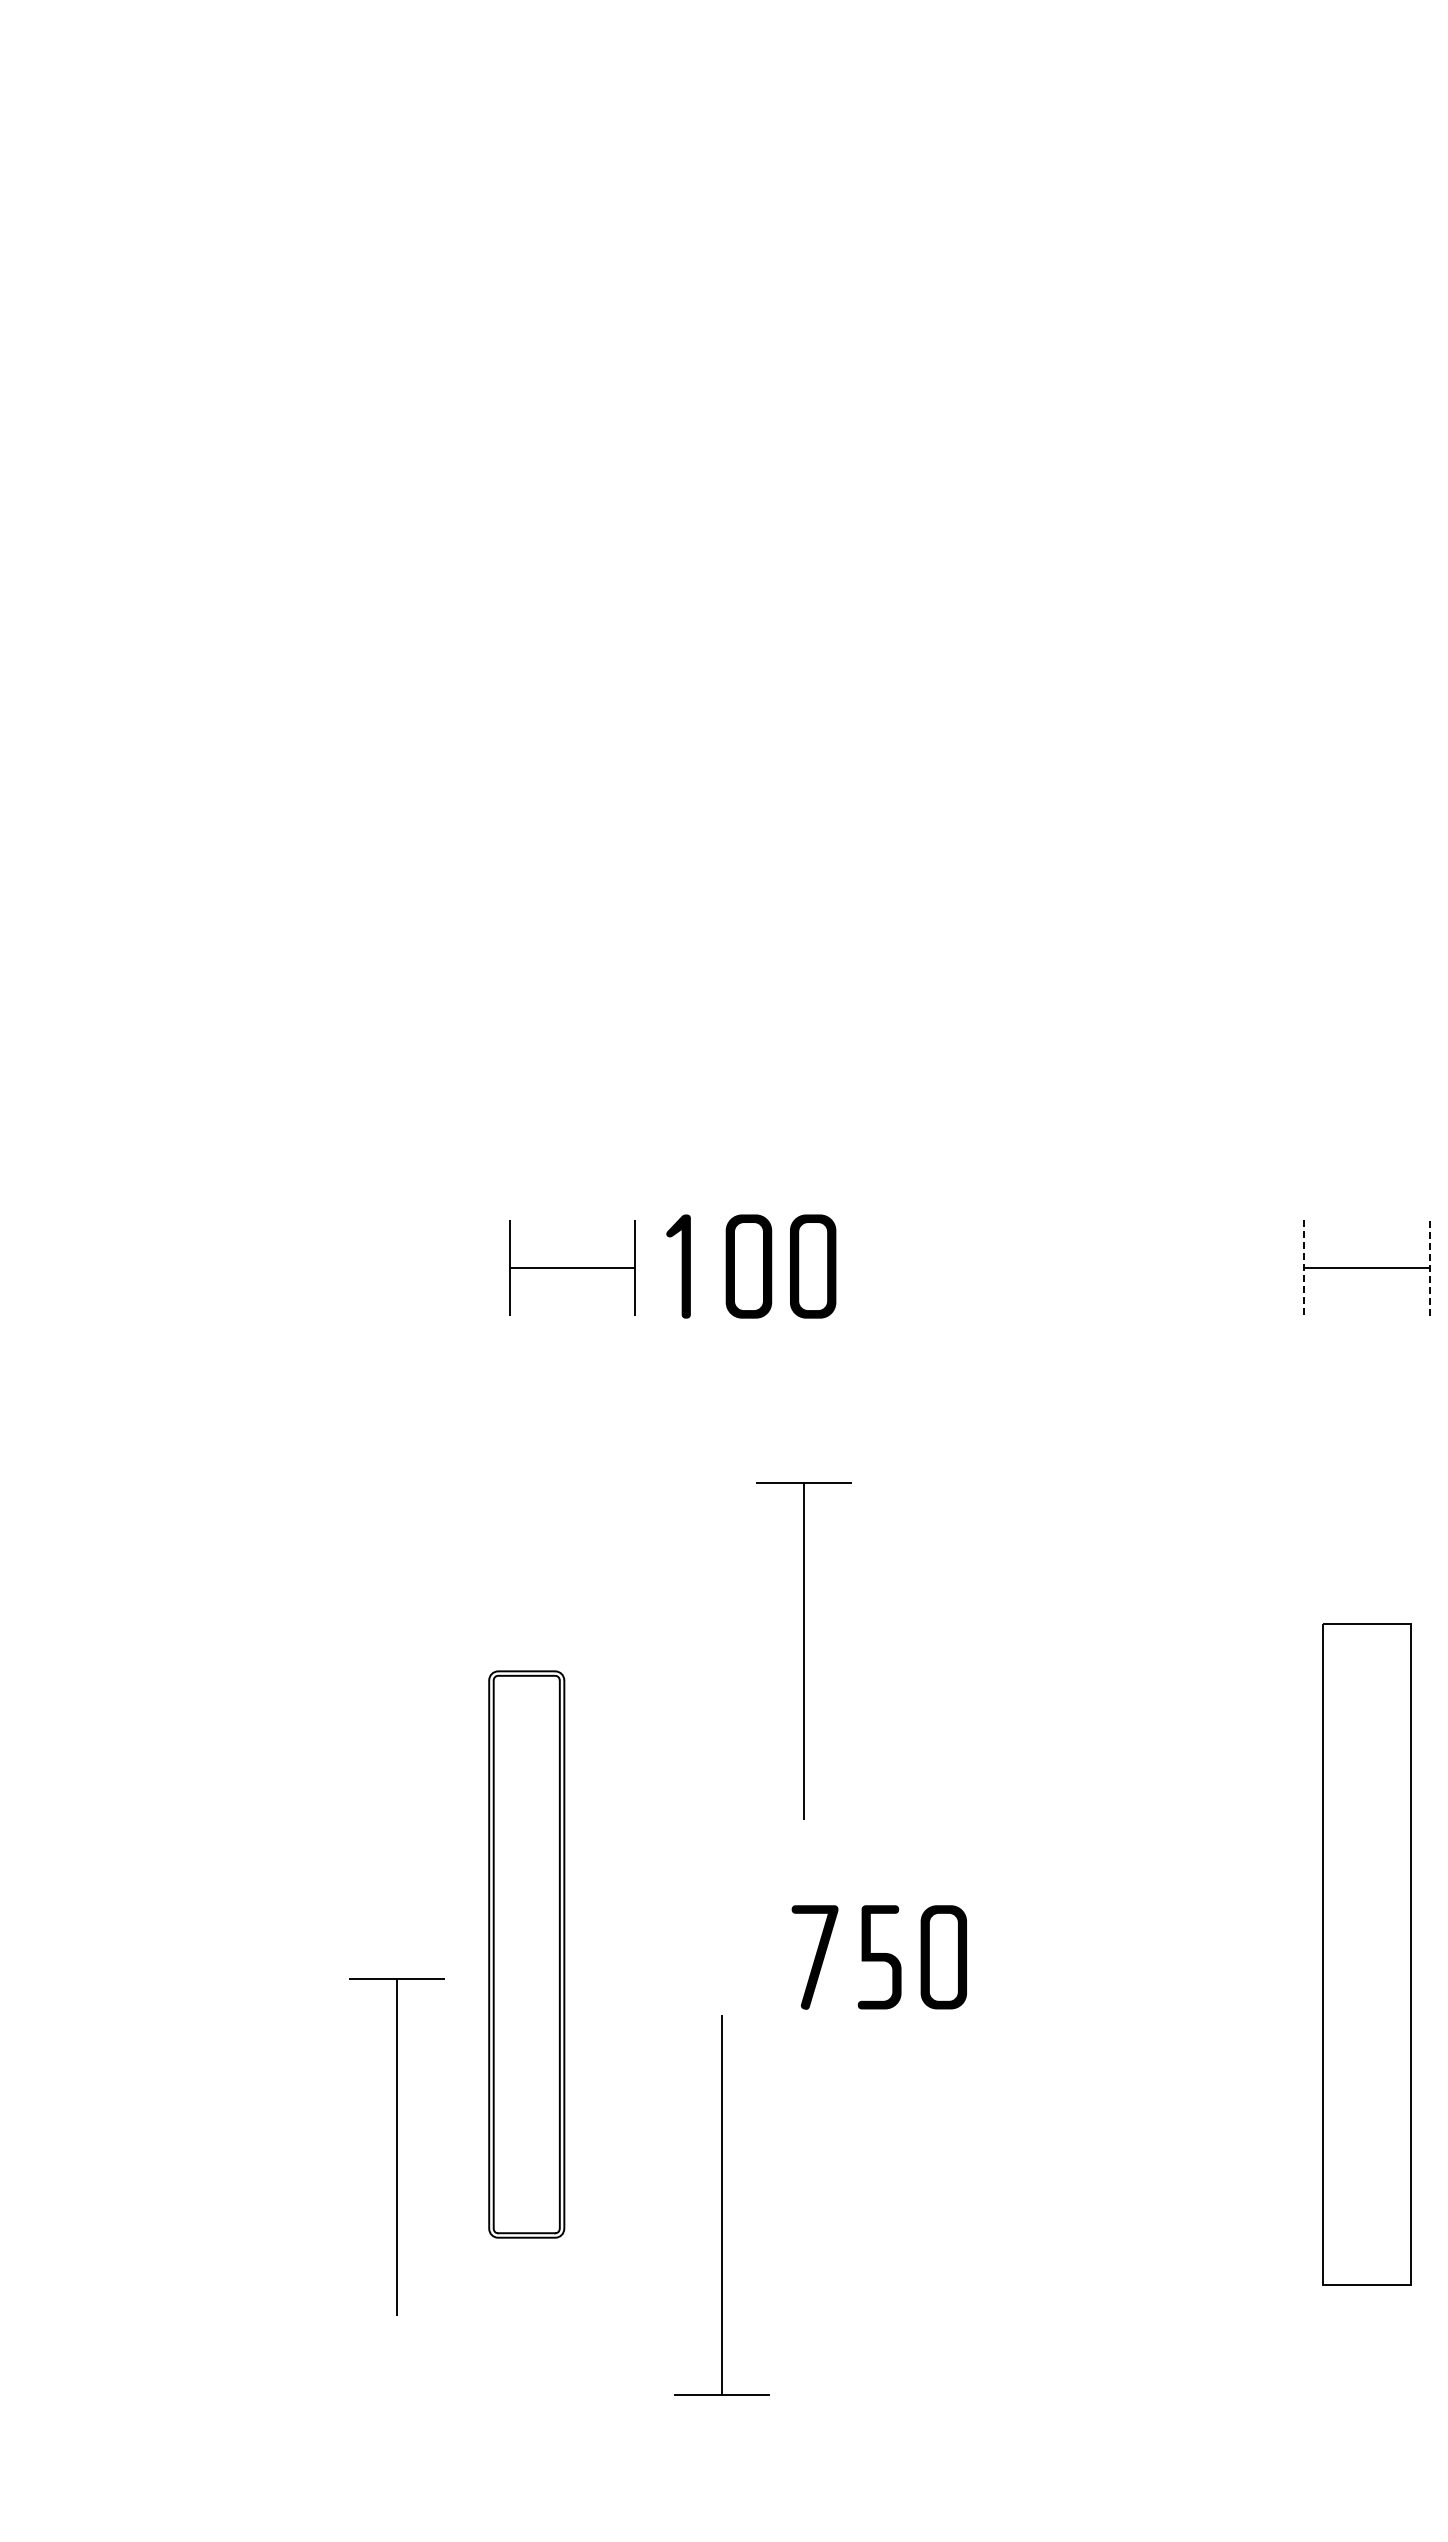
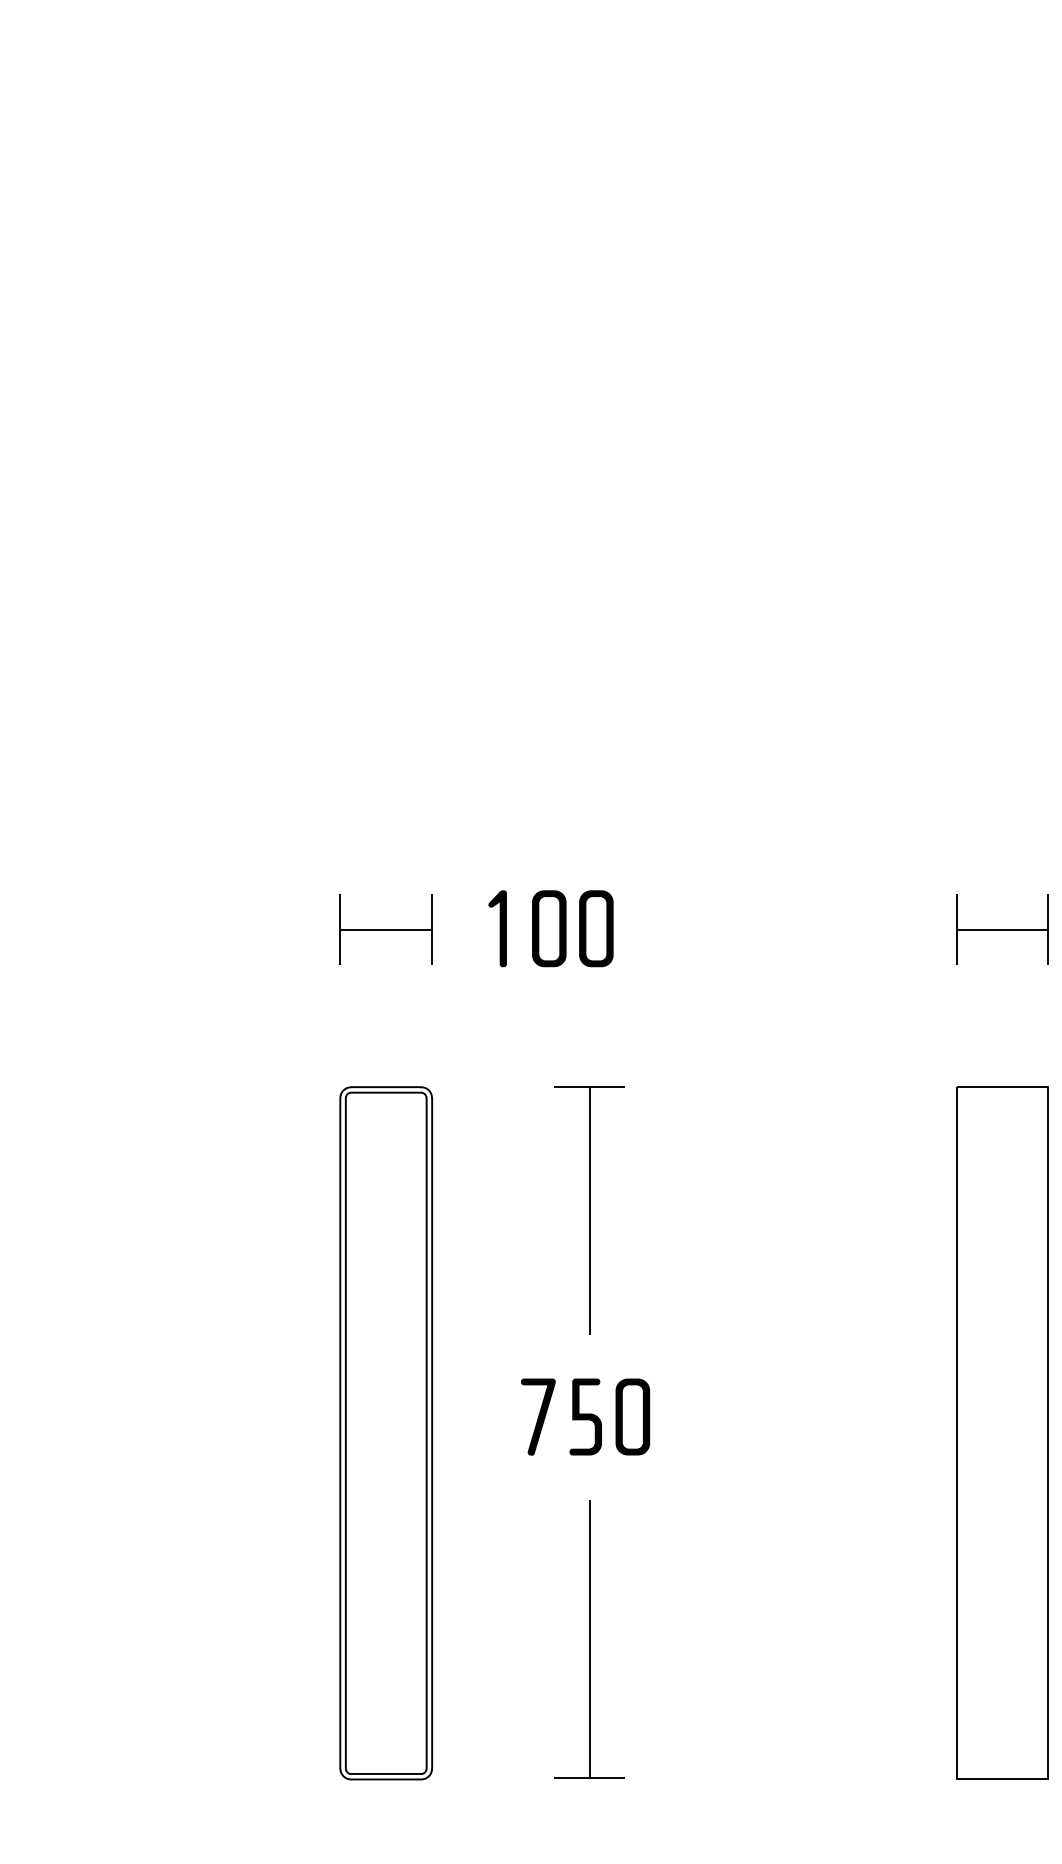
part: (572, 1267) -> (386, 929), moved
line: (1304, 1267) -> (956, 929), dashed -> solid
line: (1429, 1267) -> (1048, 929), dashed -> solid
part: (526, 1954) -> (386, 1433), size x1.67
part: (1366, 1954) -> (1002, 1433), size x1.43
part: (878, 1957) -> (584, 1417), moved
part: (396, 2146) -> (290, 1574), removed
part: (721, 2205) -> (589, 1639), moved

